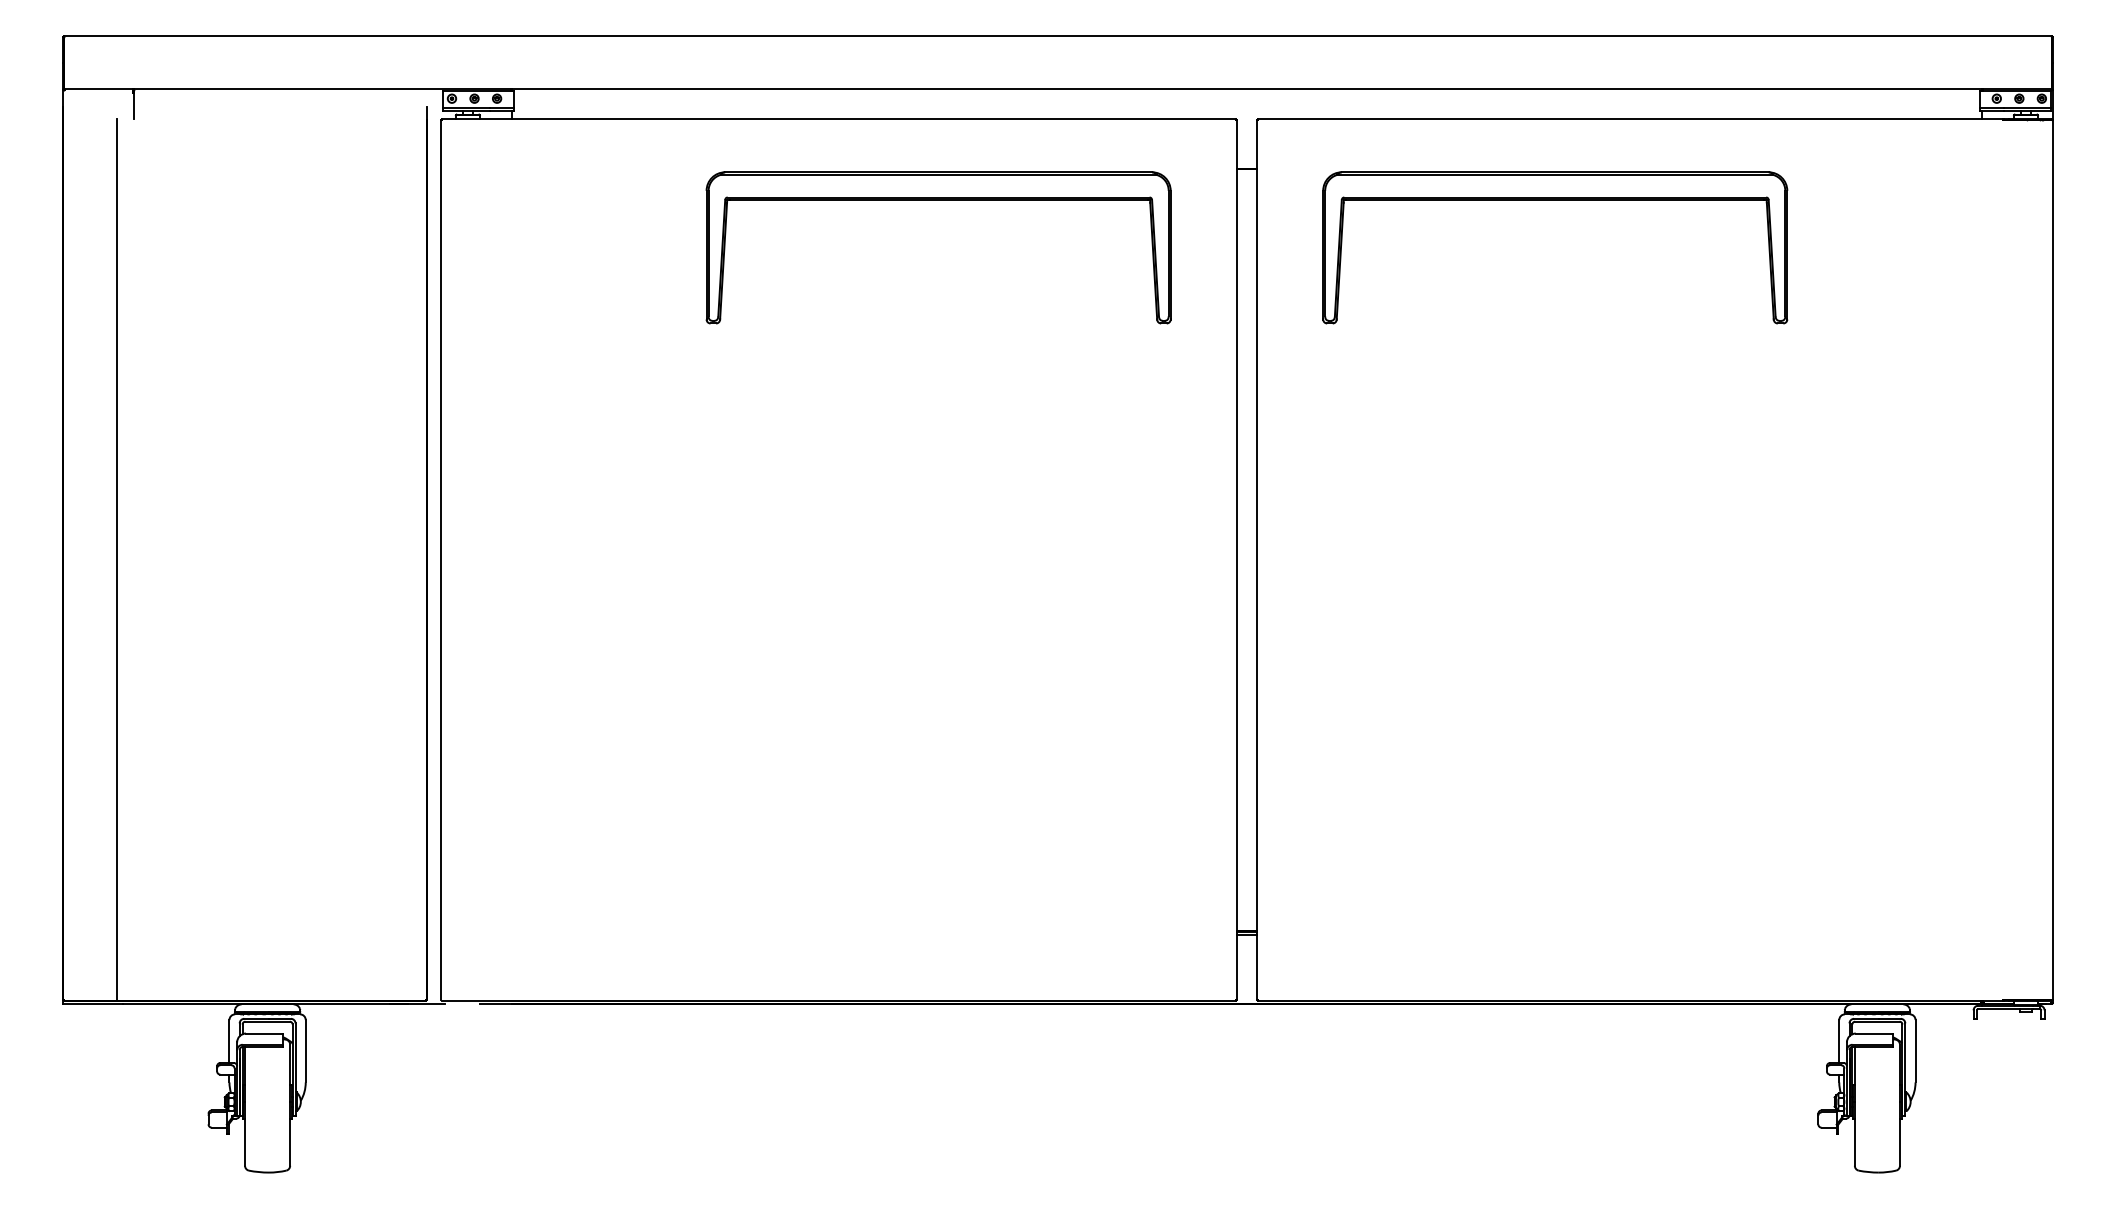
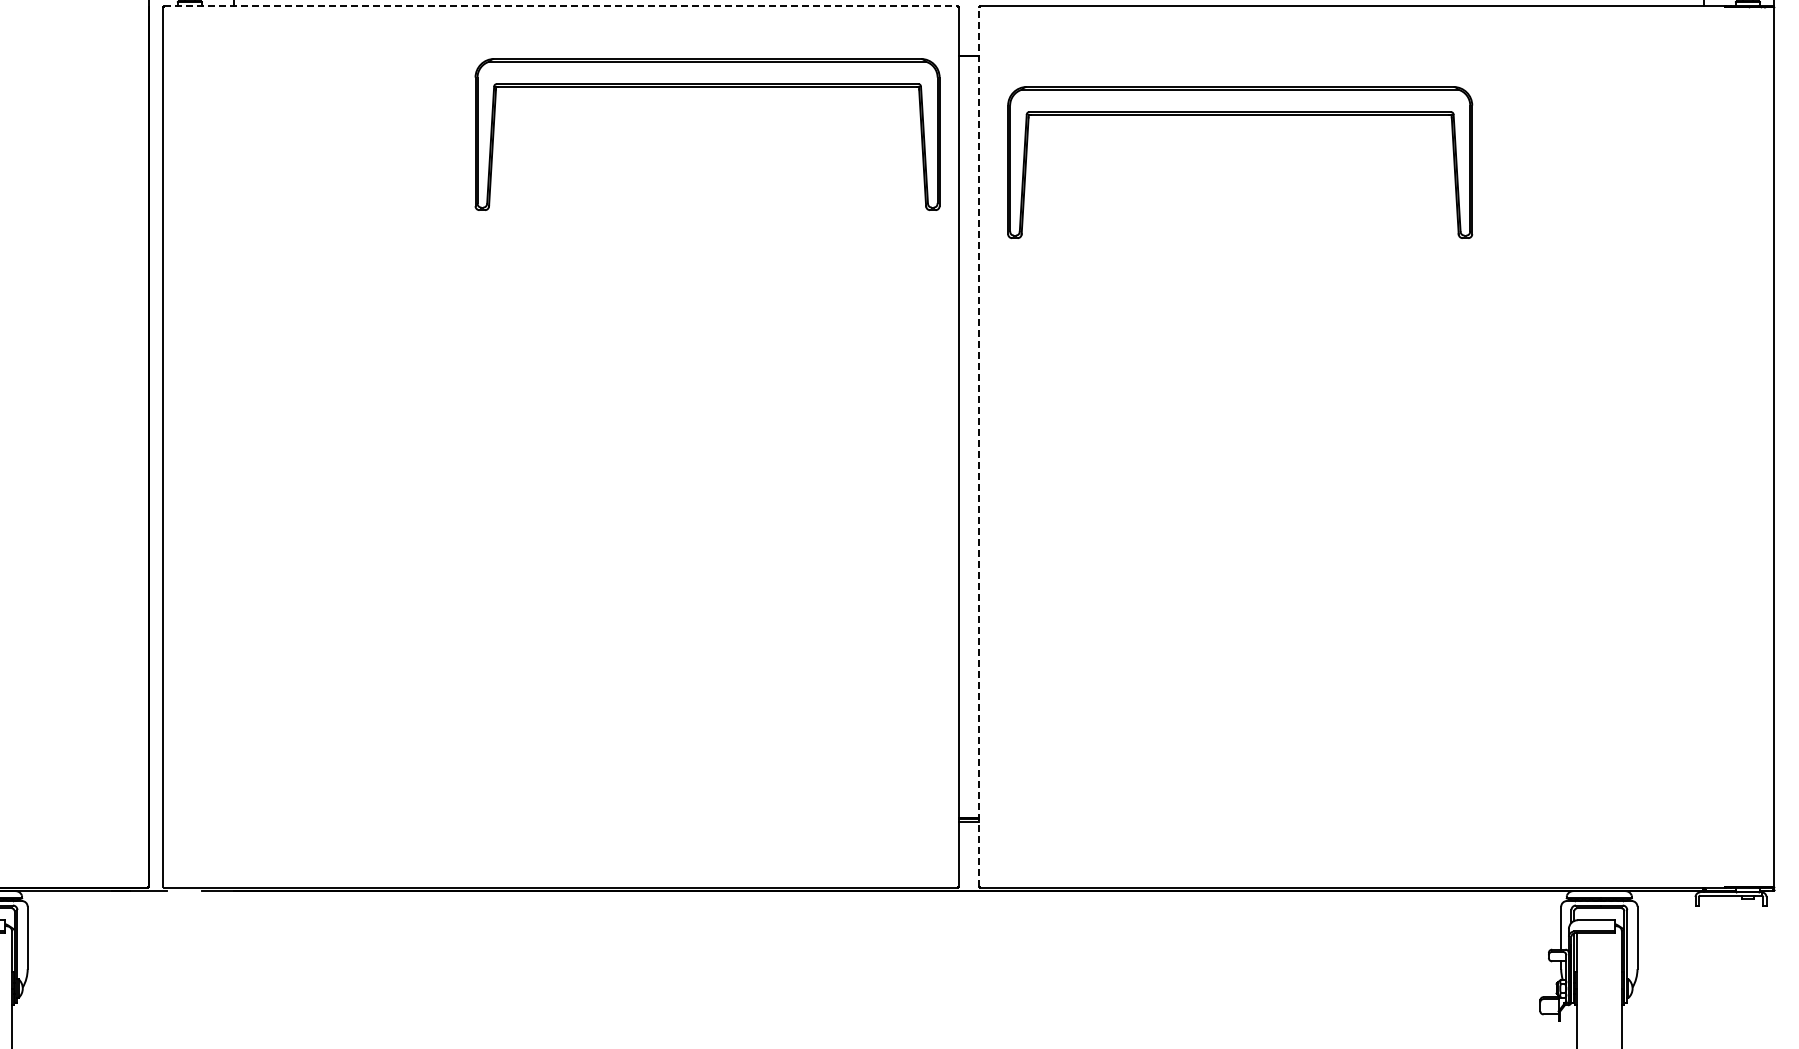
line: (839, 119) -> (561, 6), solid -> dashed
part: (938, 200) -> (707, 87), moved
part: (1555, 200) -> (1240, 115), moved
line: (1256, 559) -> (978, 446), solid -> dashed

